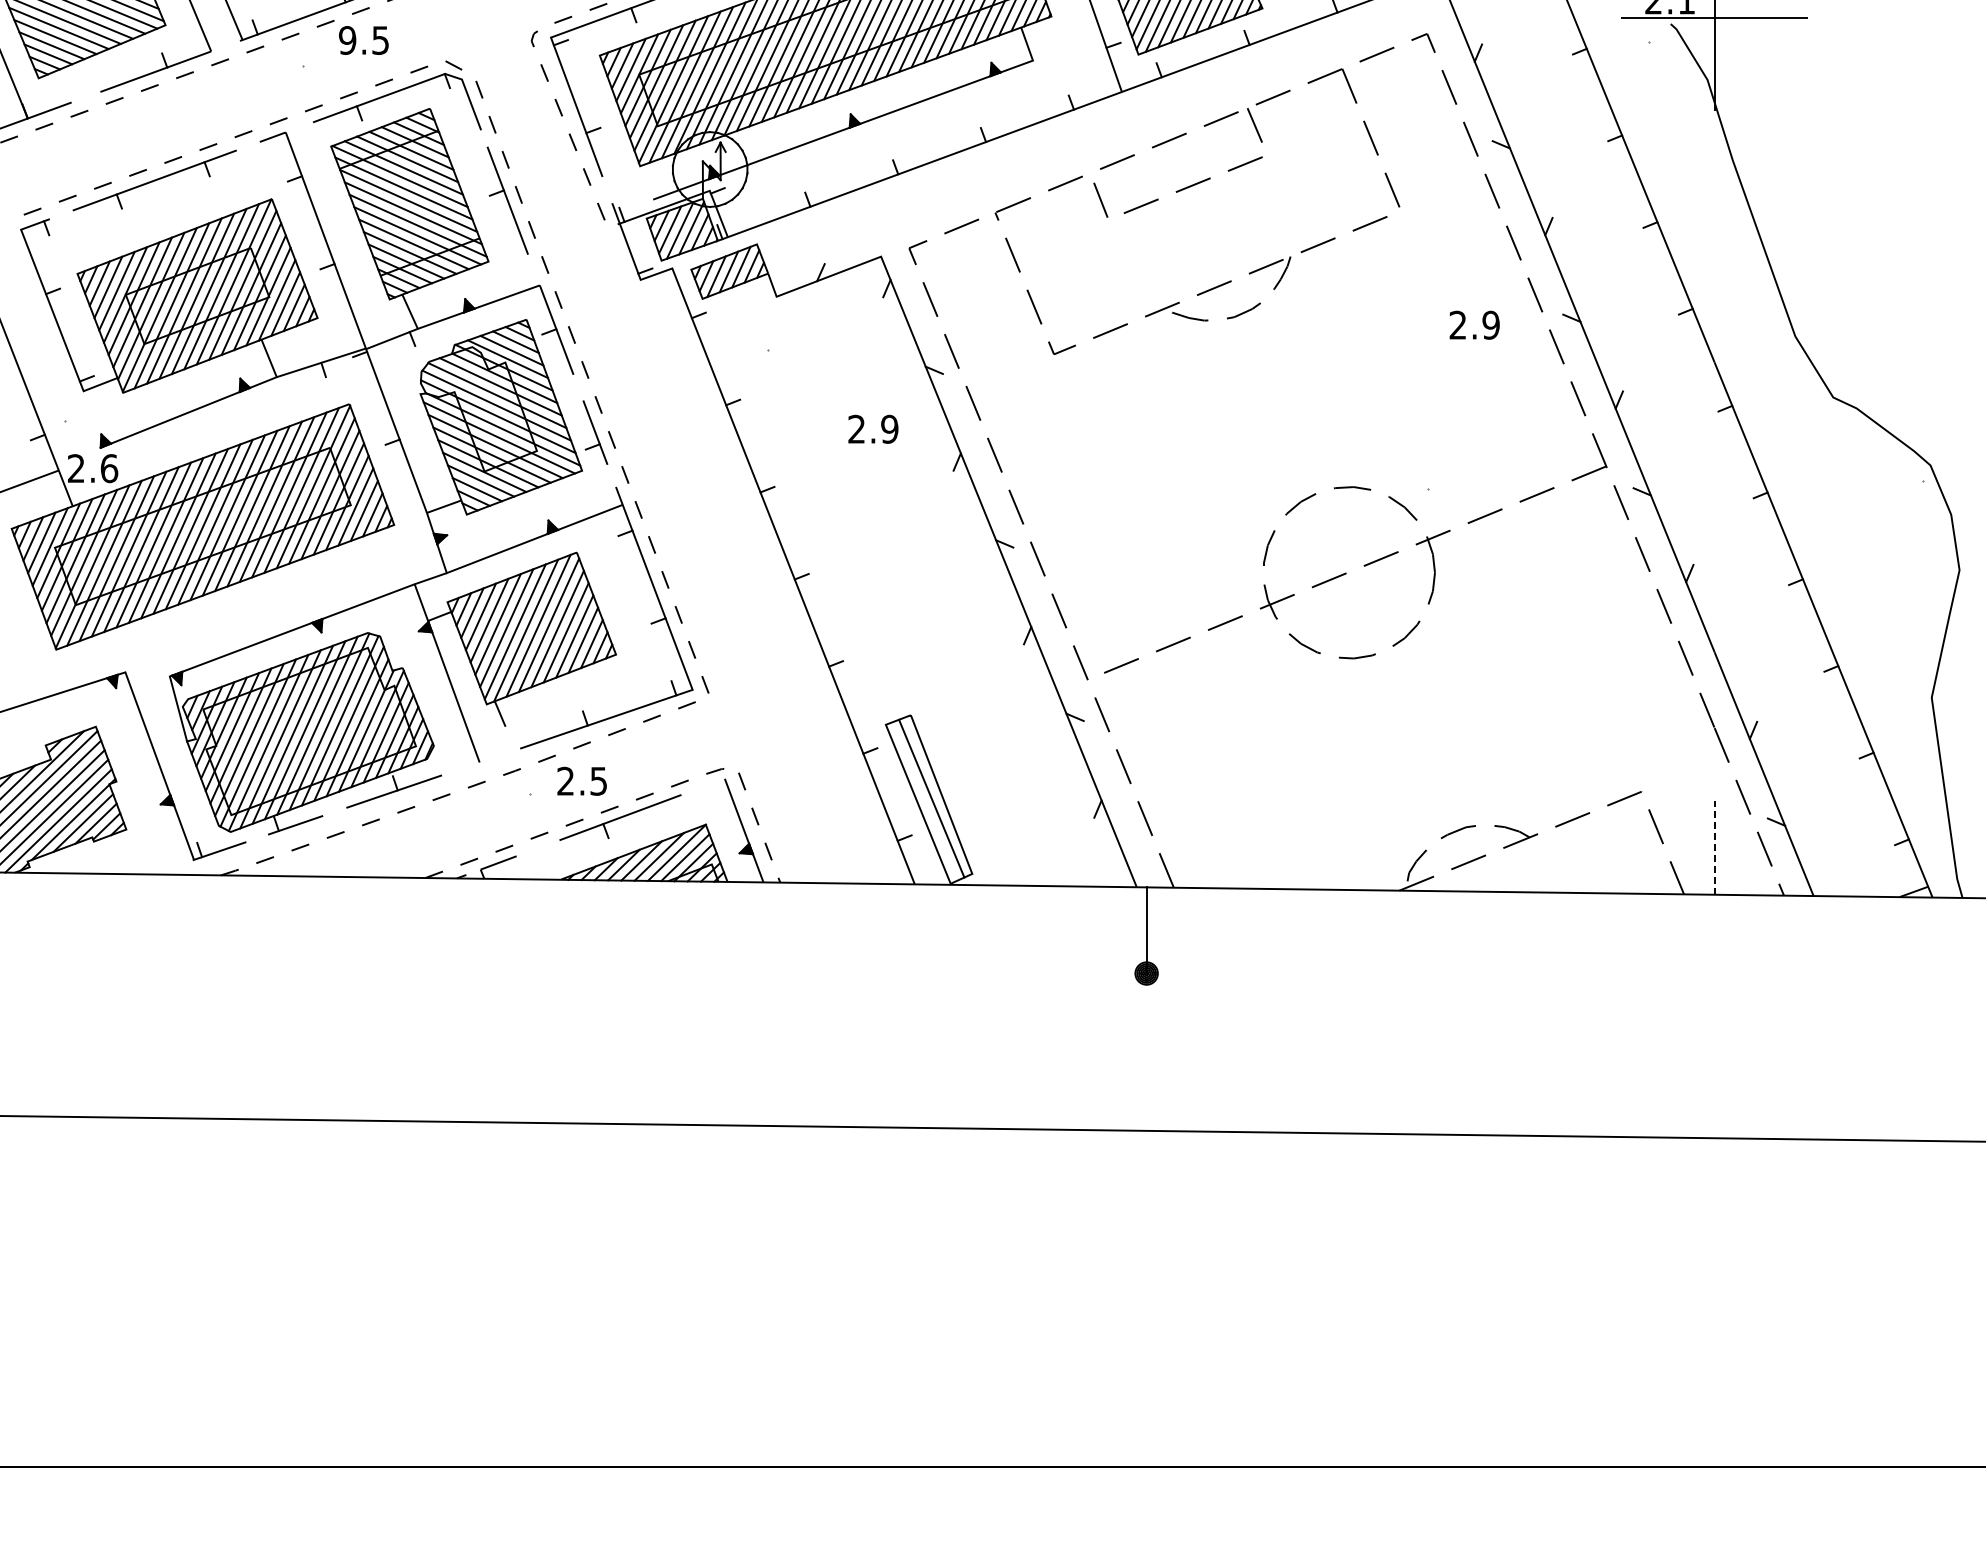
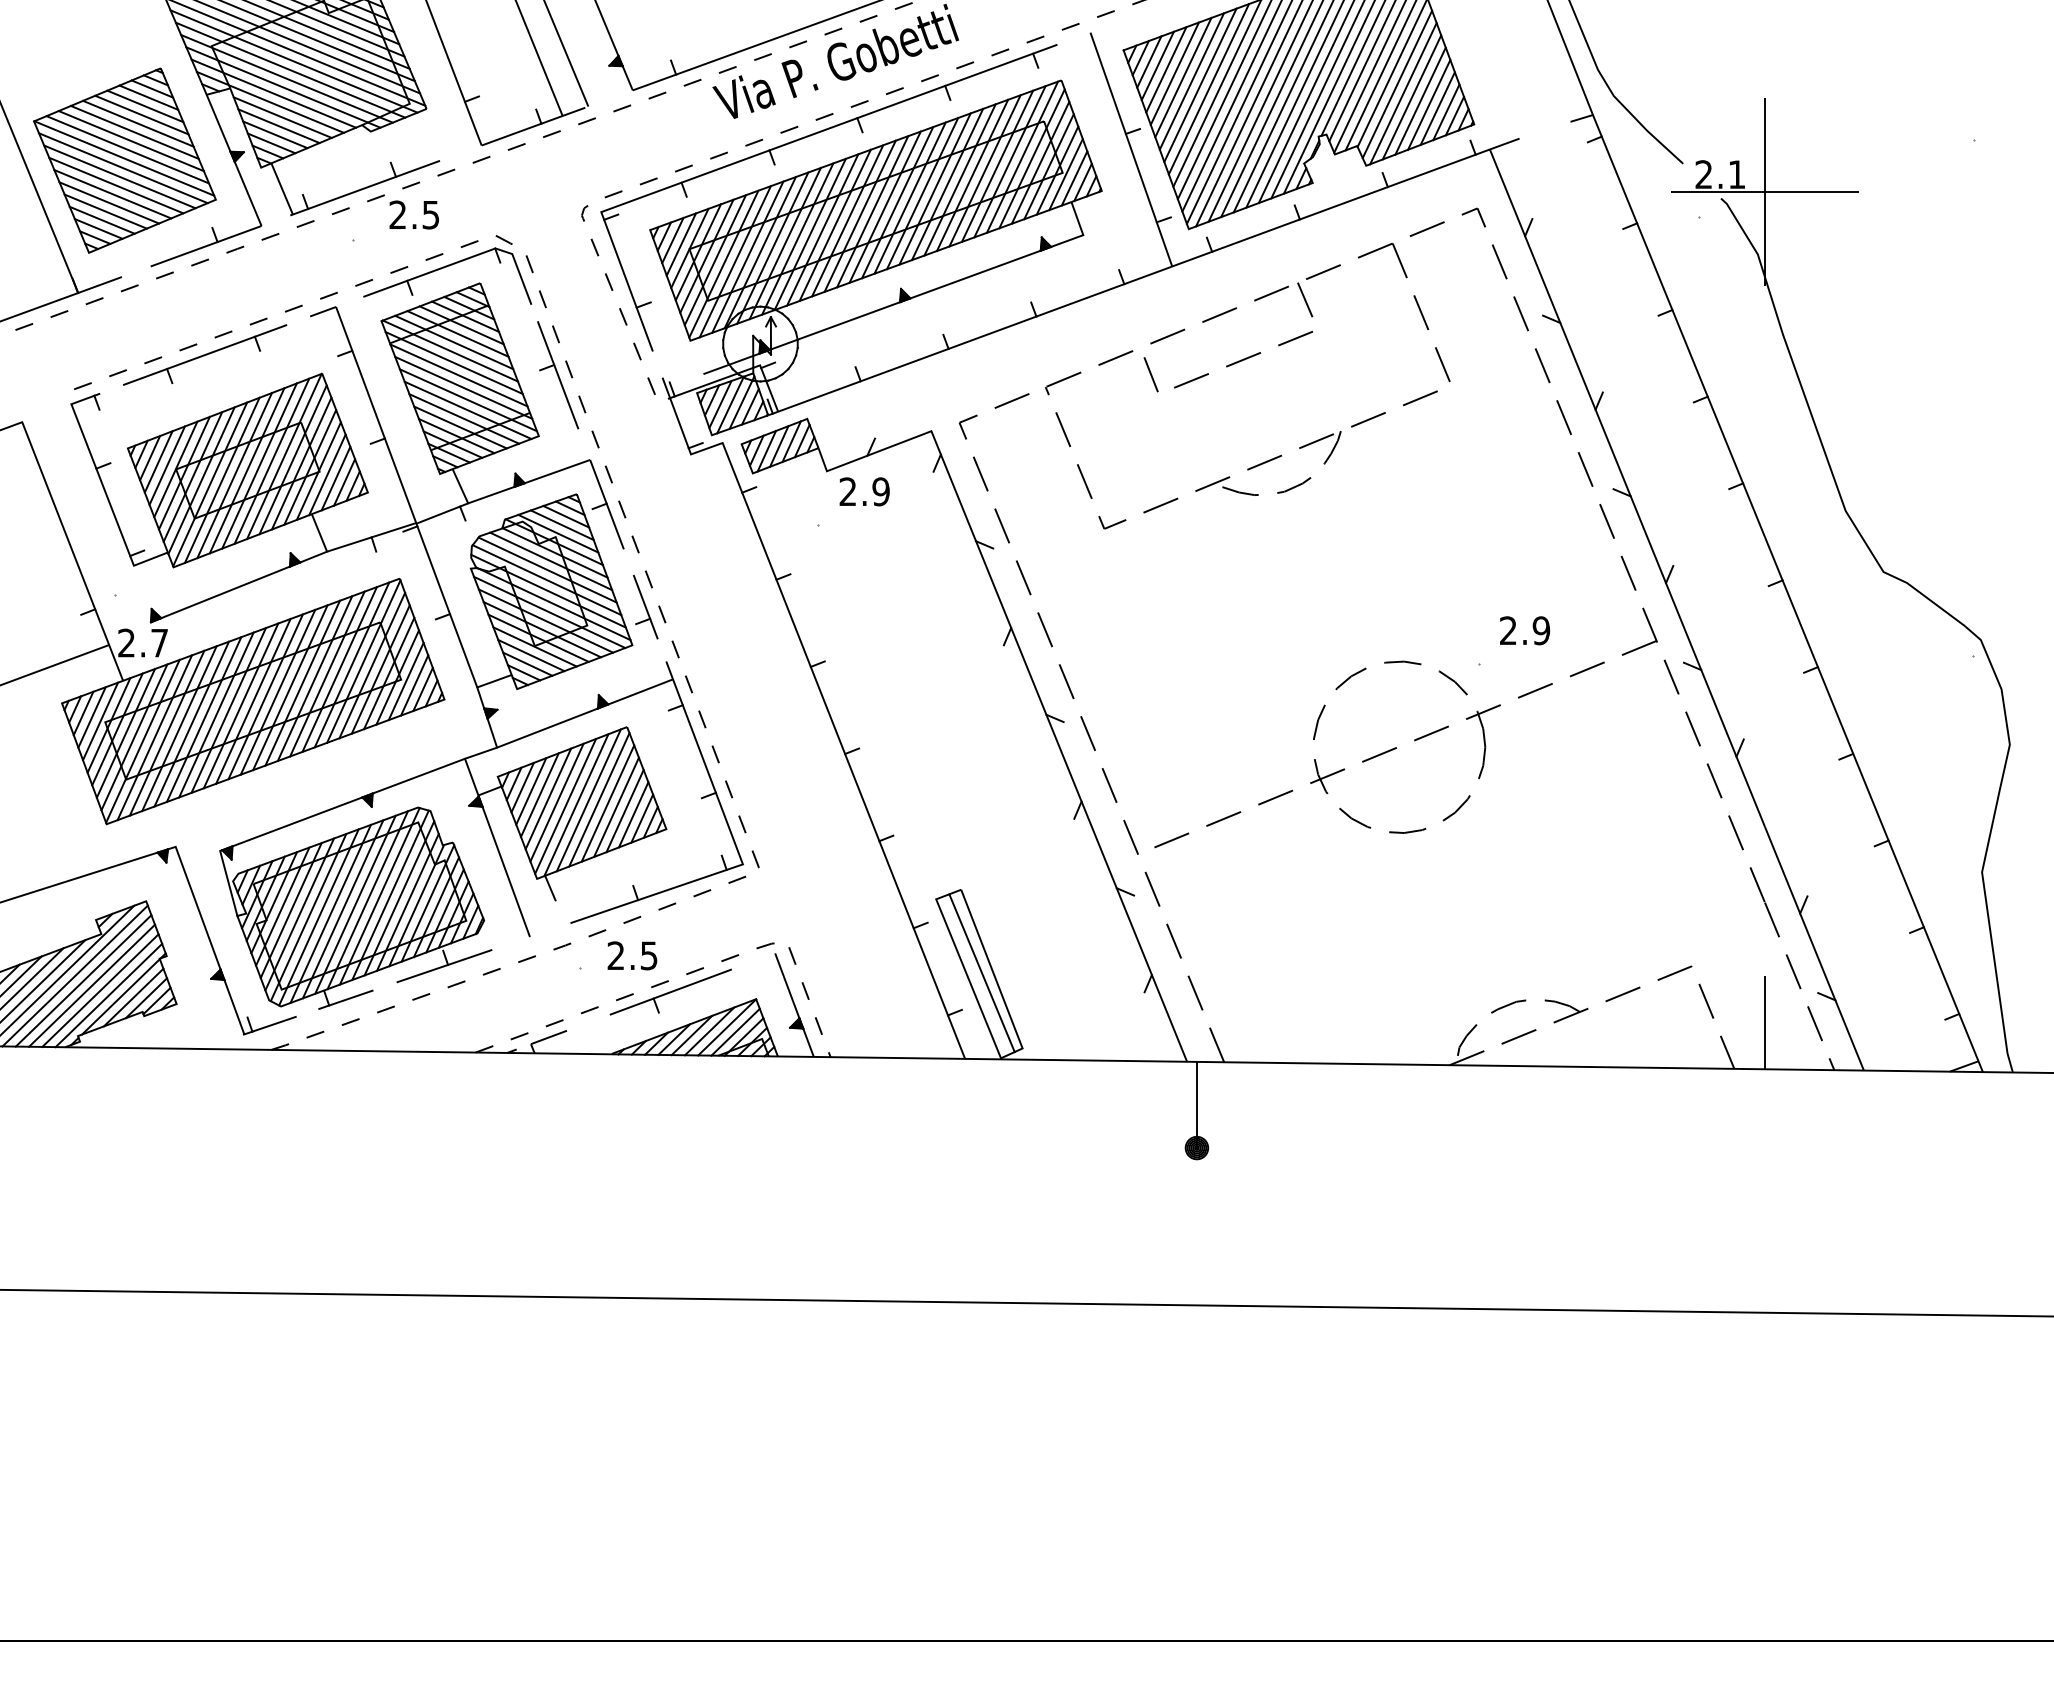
text: (347, 39) -> (397, 214), 9.5 -> 2.5
text: (1475, 324) -> (1525, 630), moved
text: (873, 428) -> (864, 491), moved
text: (109, 467) -> (159, 642), 2.6 -> 2.7
line: (1714, 847) -> (1764, 1022), dashed -> solid

